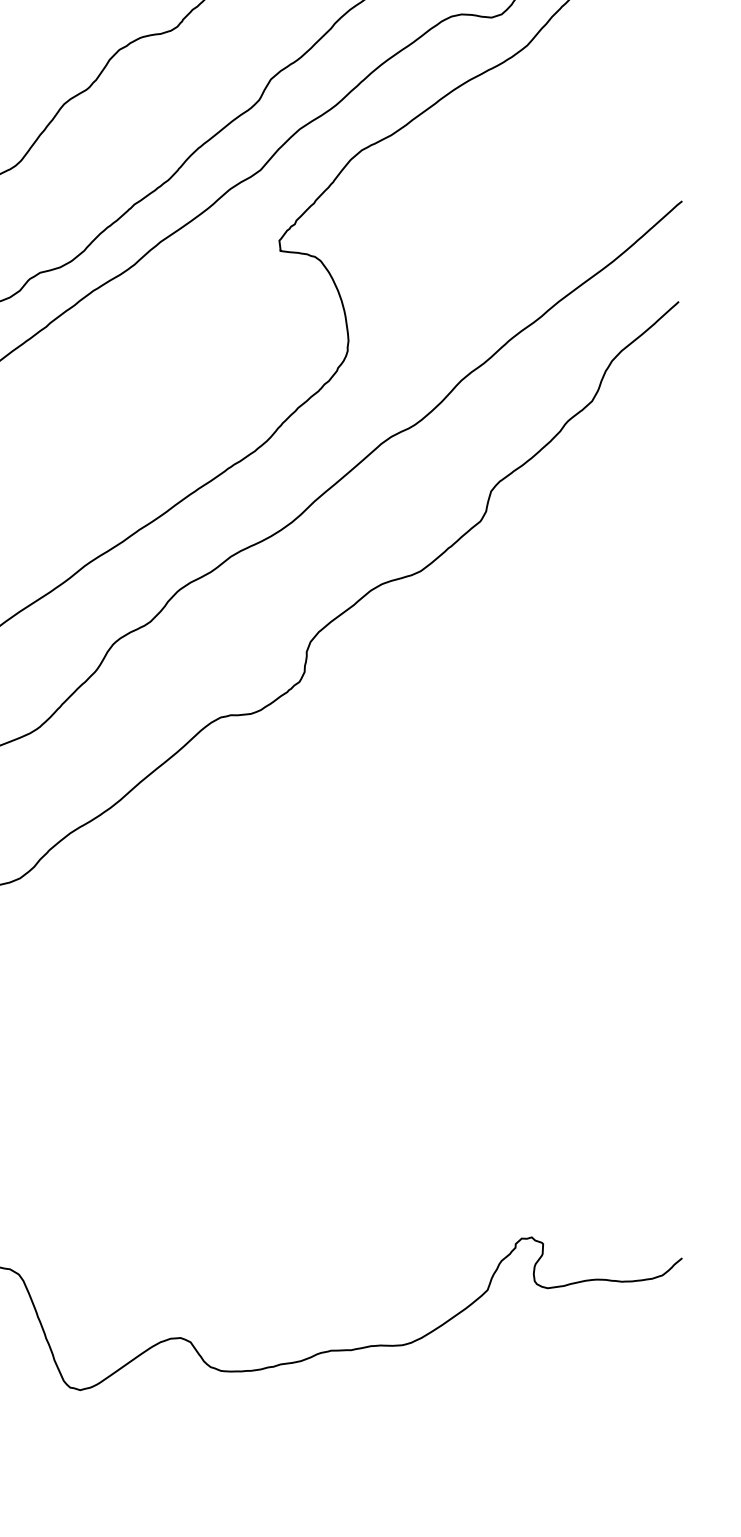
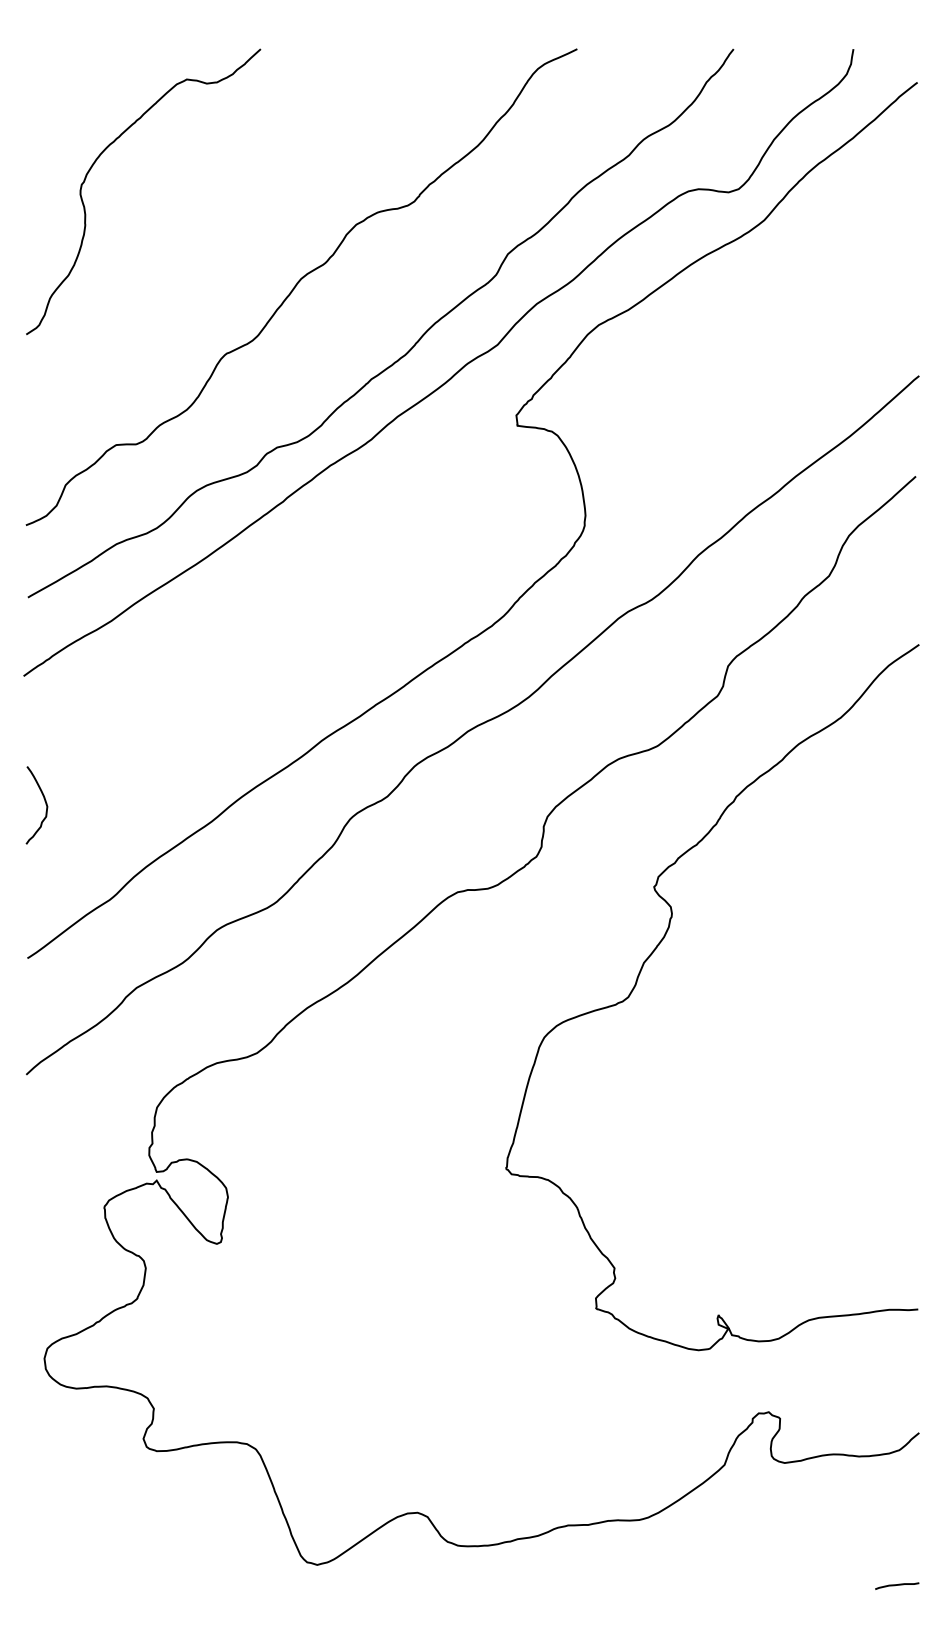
curve: (416, 778) -> (653, 953), added
curve: (660, 1410) -> (897, 1585), added

